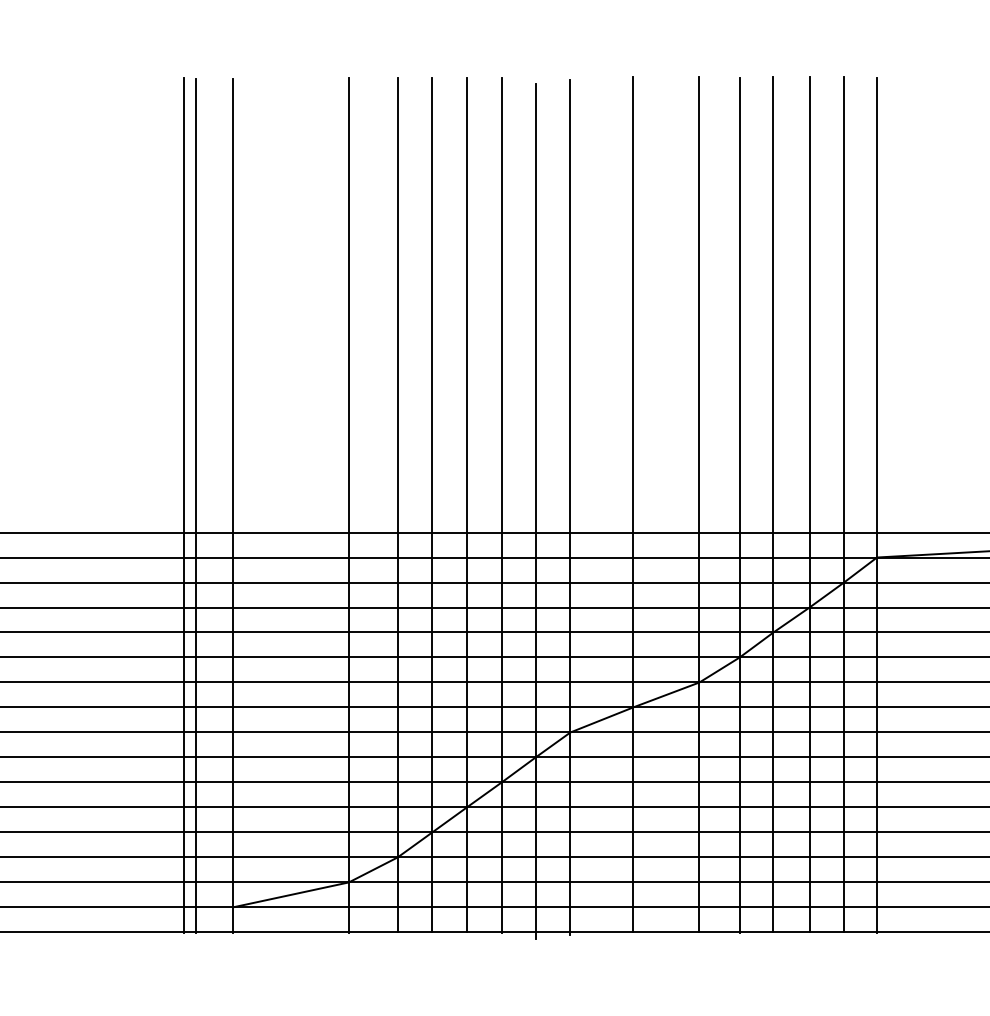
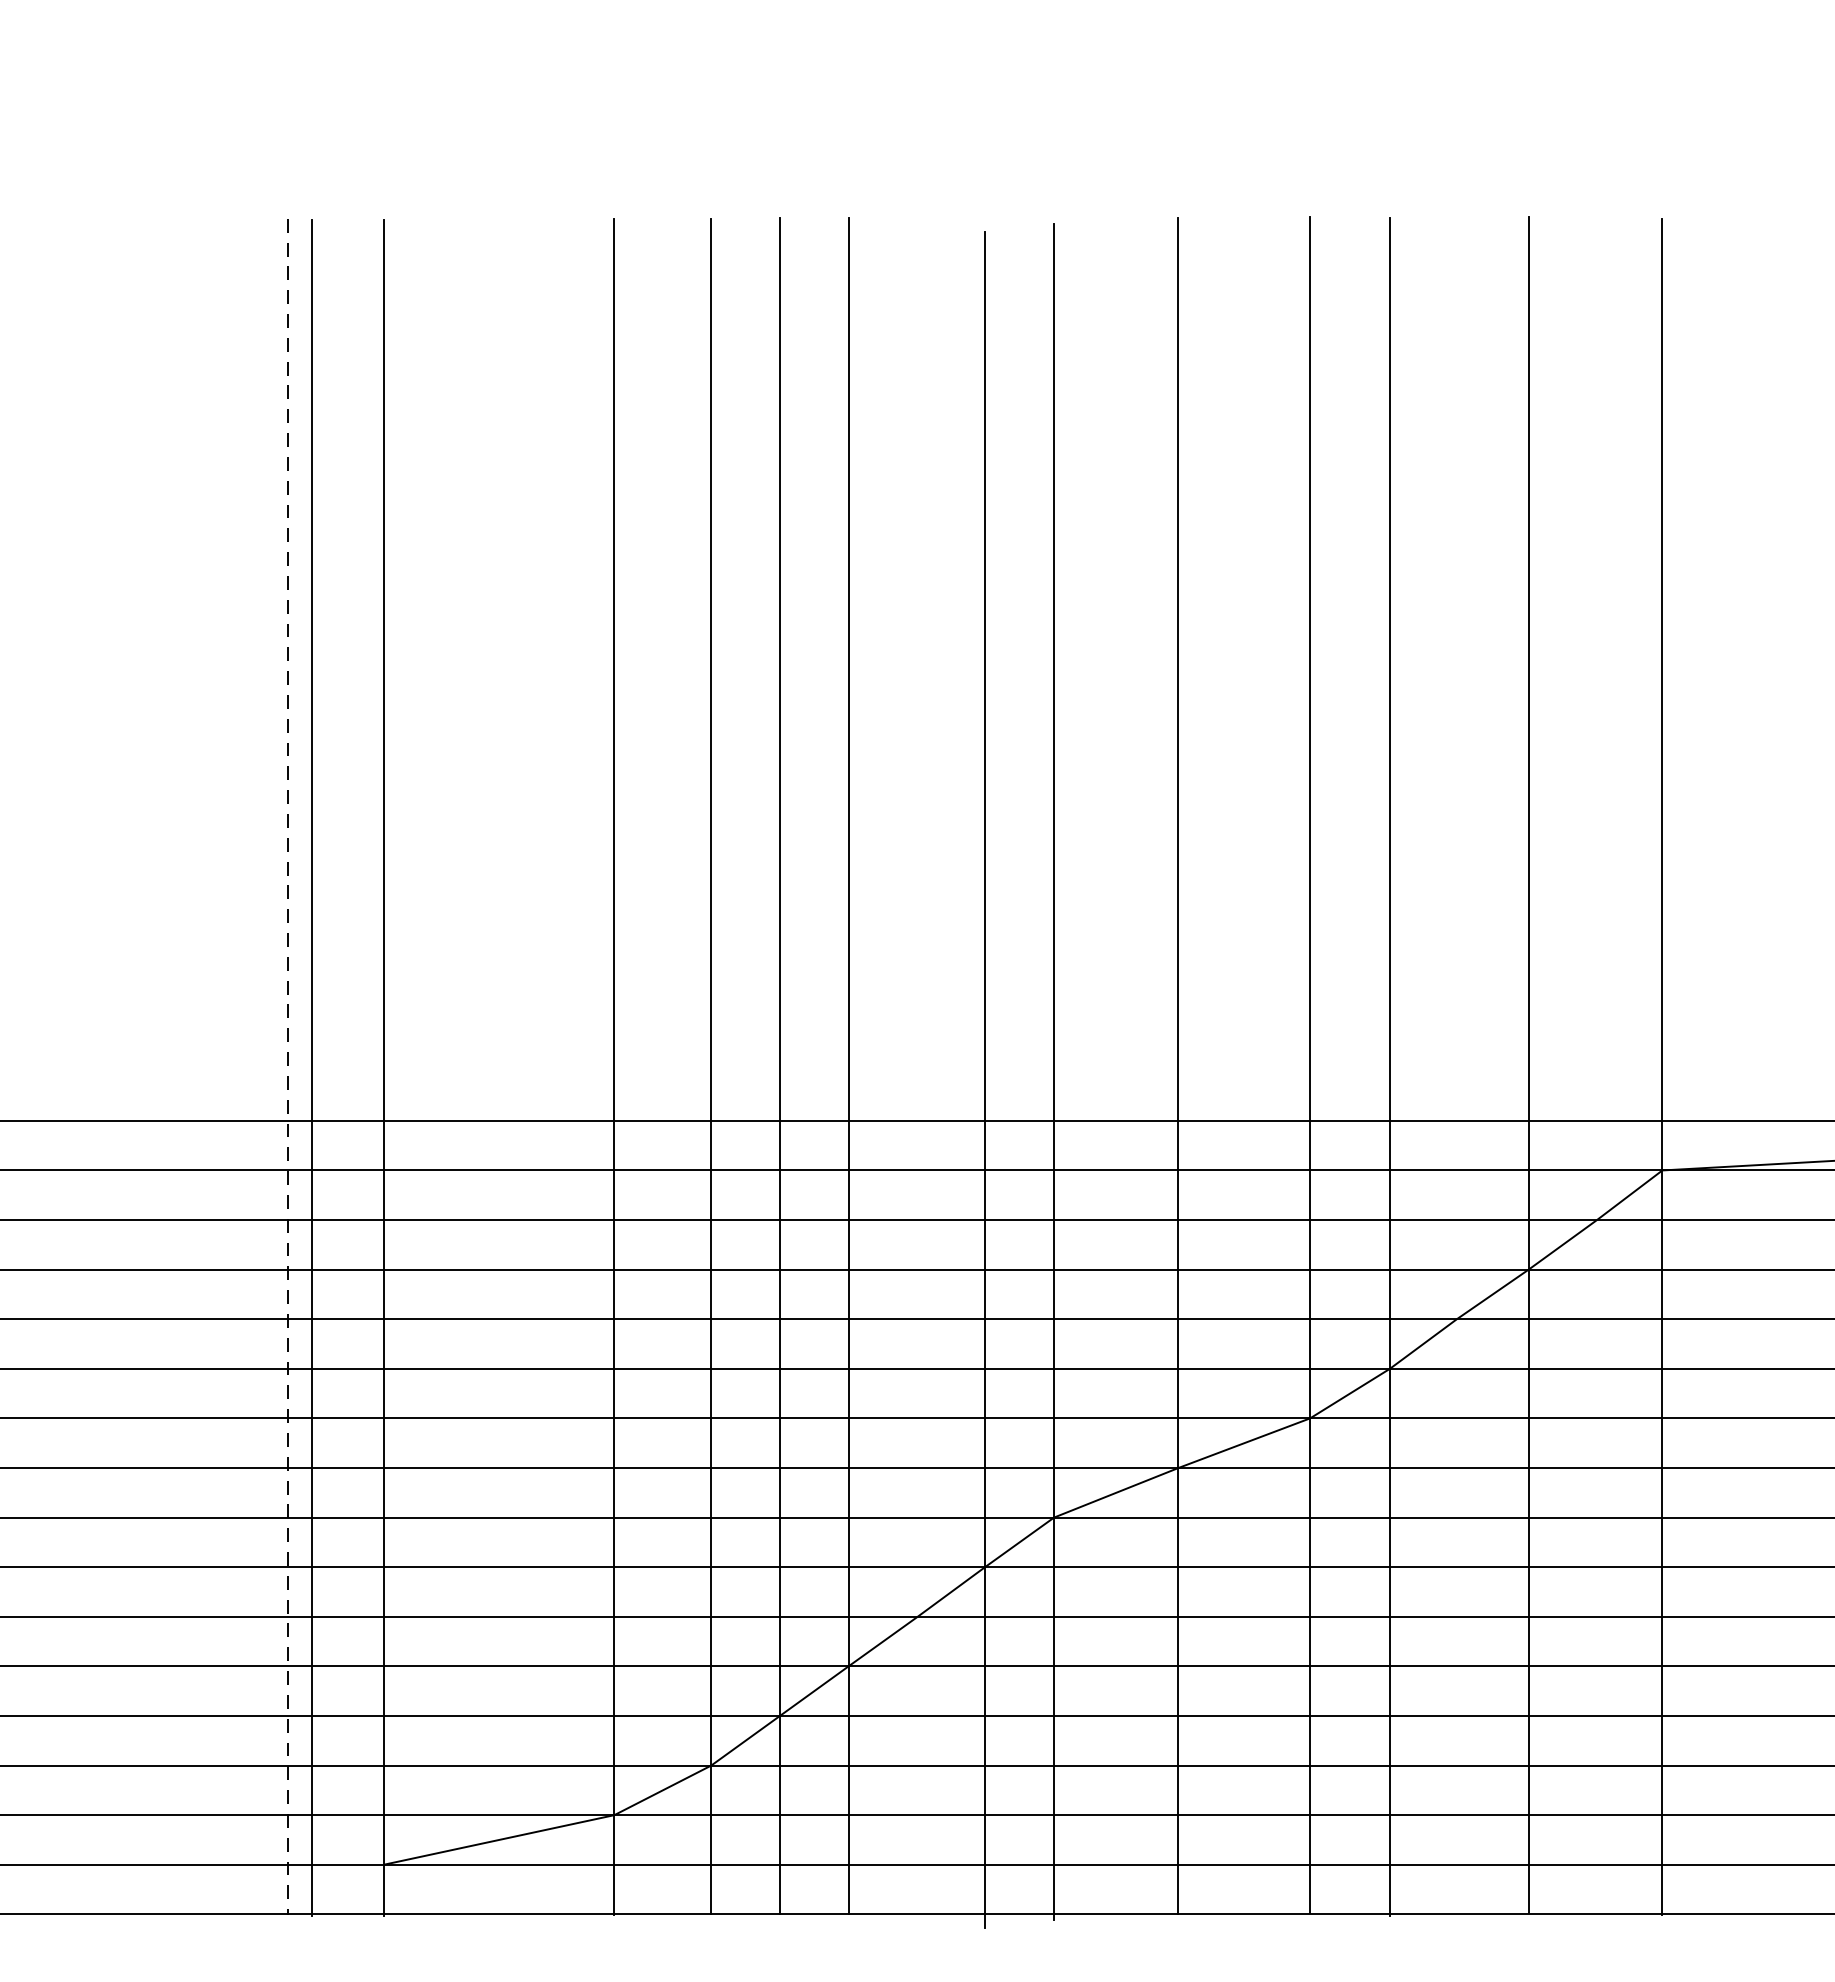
line: (844, 503) -> (1597, 1063), removed
line: (773, 504) -> (1456, 1065), removed
line: (184, 505) -> (288, 1067), solid -> dashed
line: (501, 505) -> (917, 1067), removed

